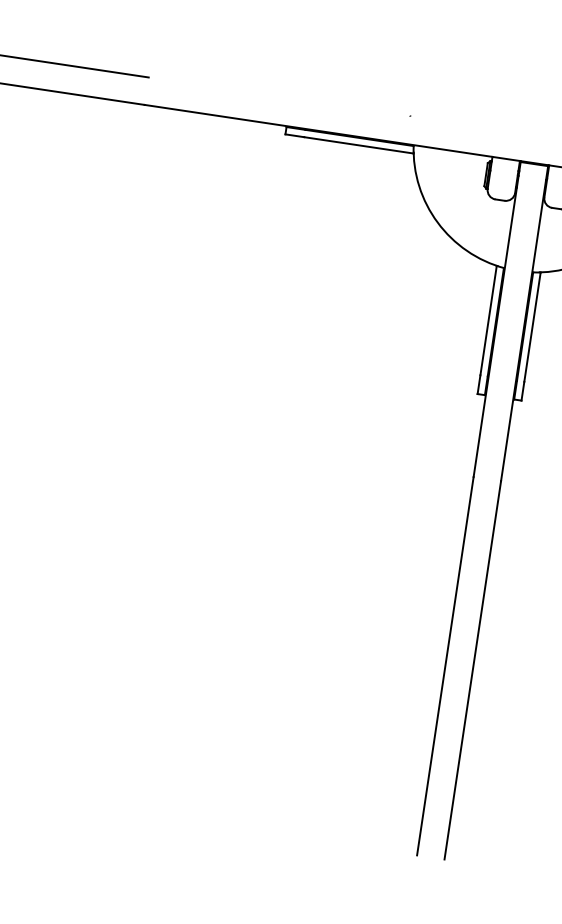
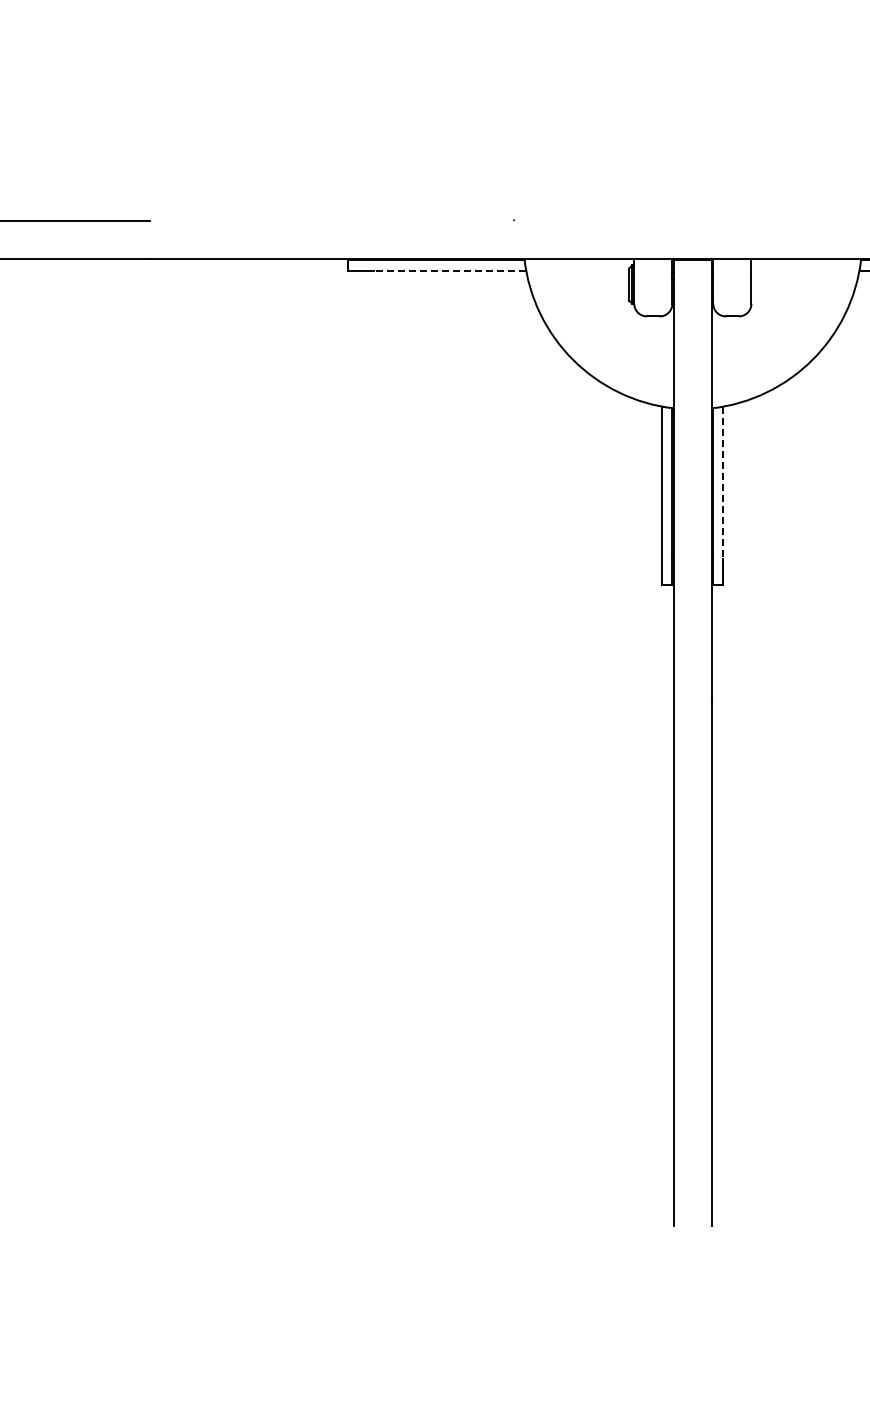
line: (358, 145) -> (449, 270), solid -> dashed
line: (532, 327) -> (723, 483), solid -> dashed

